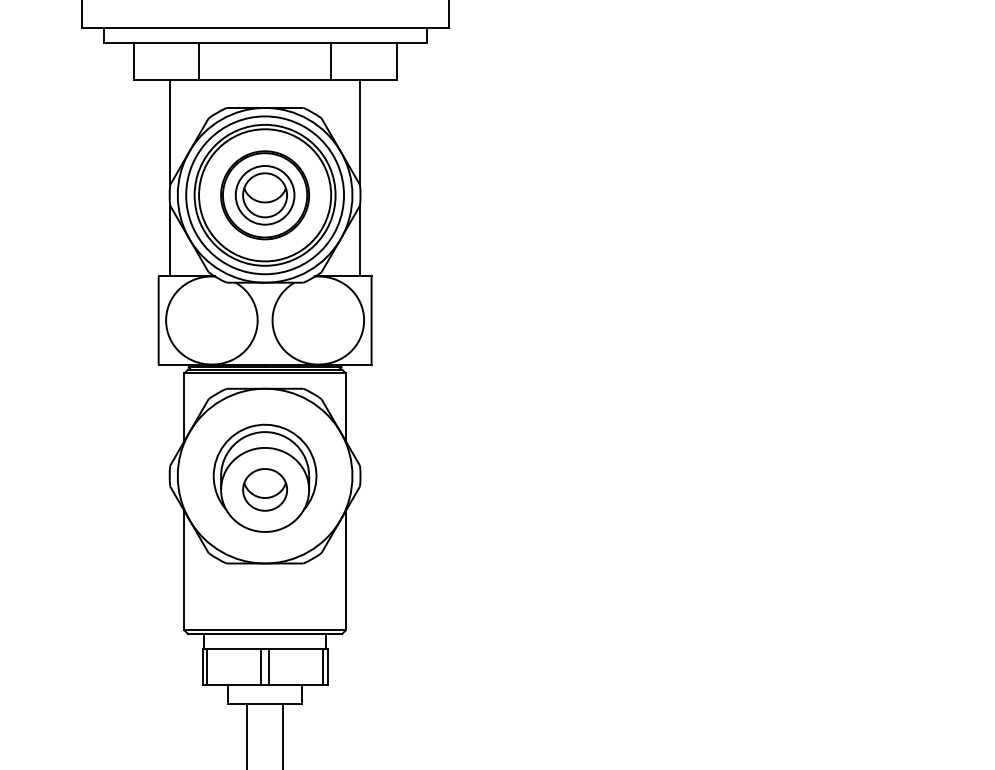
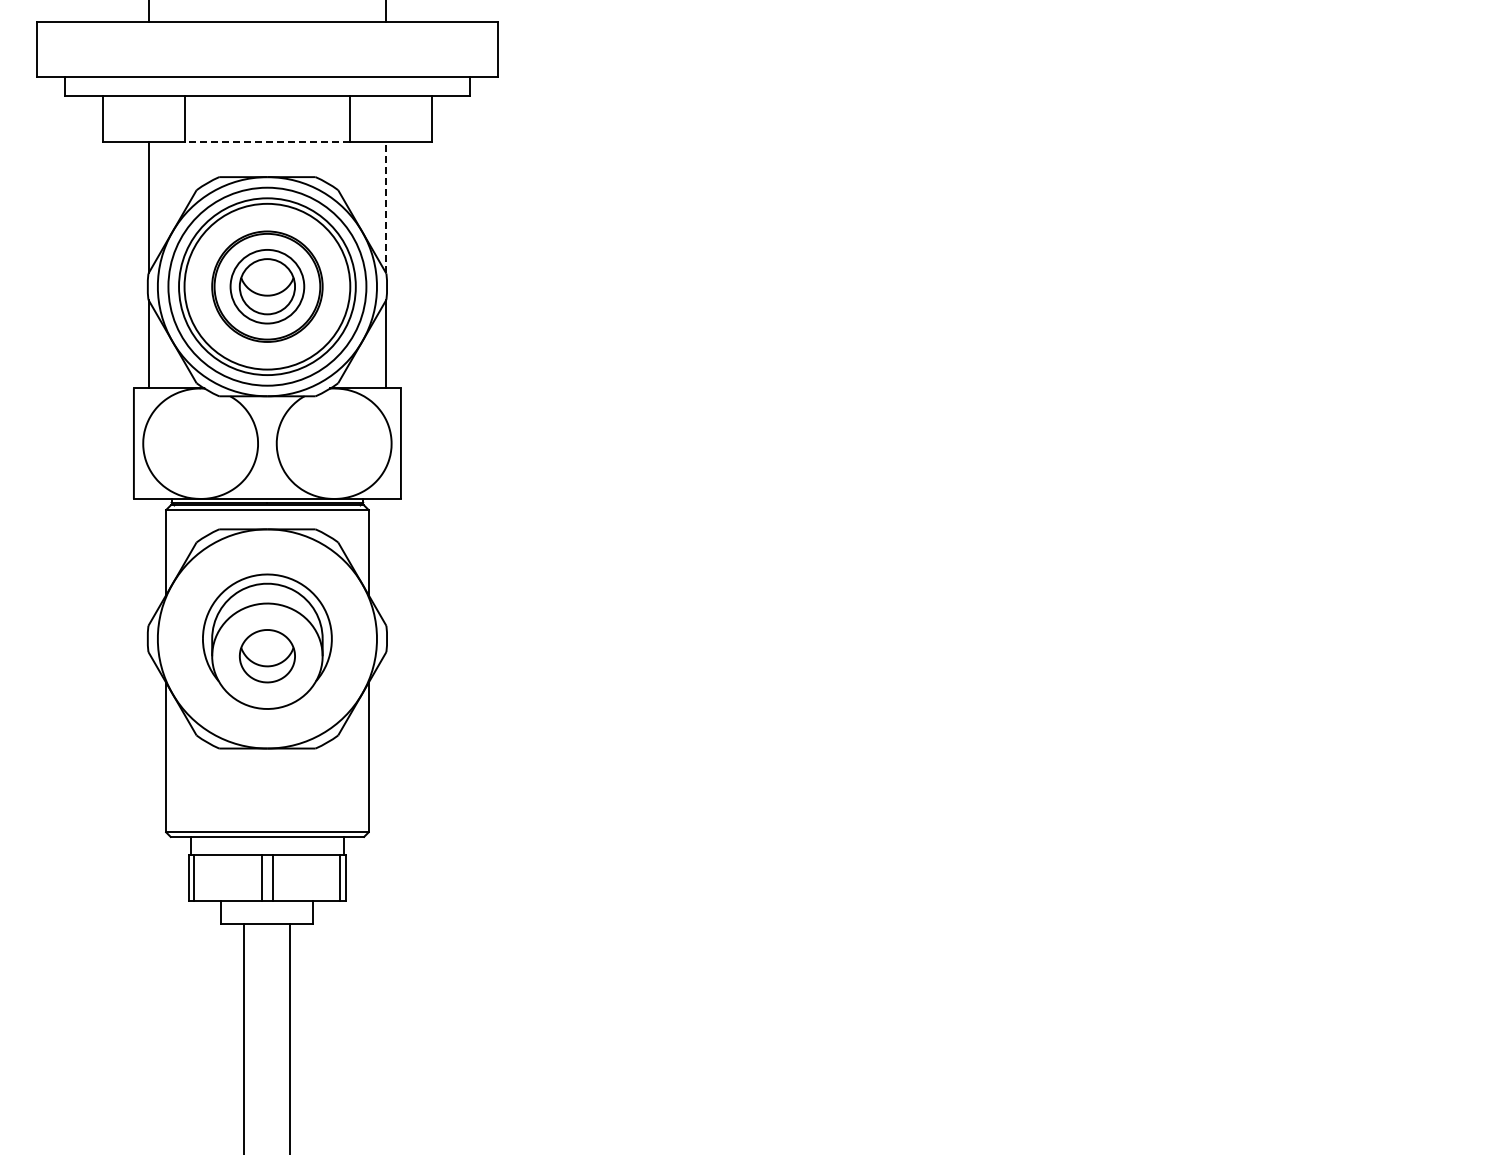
line: (264, 79) -> (266, 141), solid -> dashed
line: (360, 132) -> (386, 207), solid -> dashed

